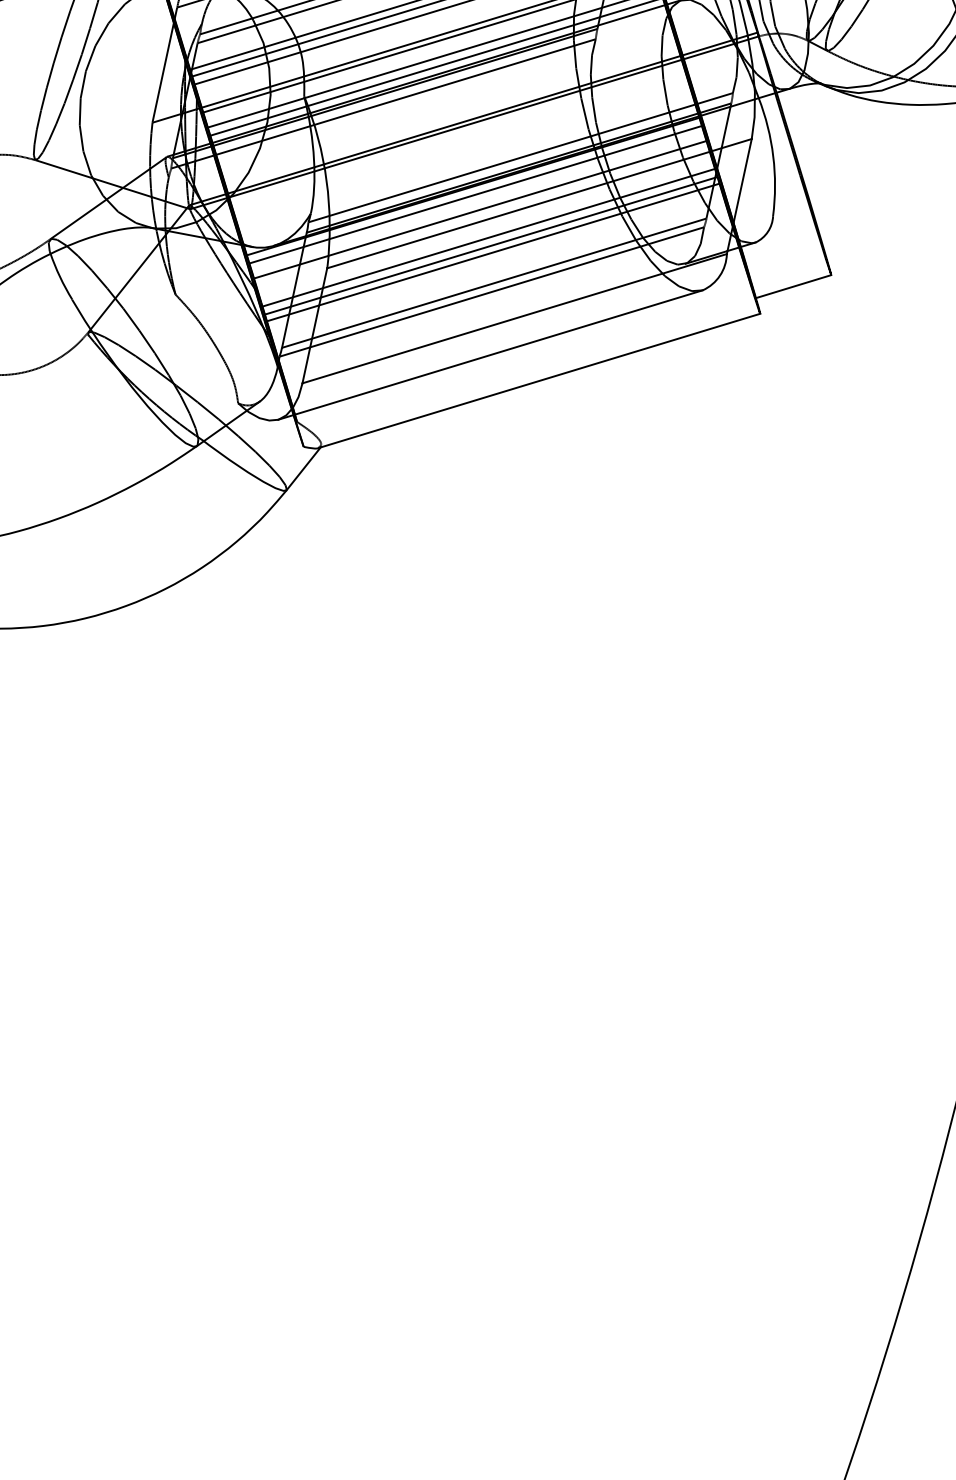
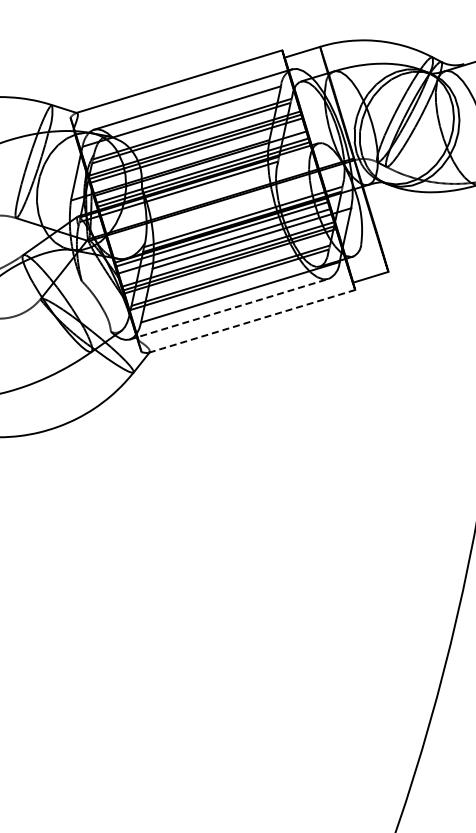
line: (491, 355) -> (229, 309), solid -> dashed
line: (540, 381) -> (252, 321), solid -> dashed

